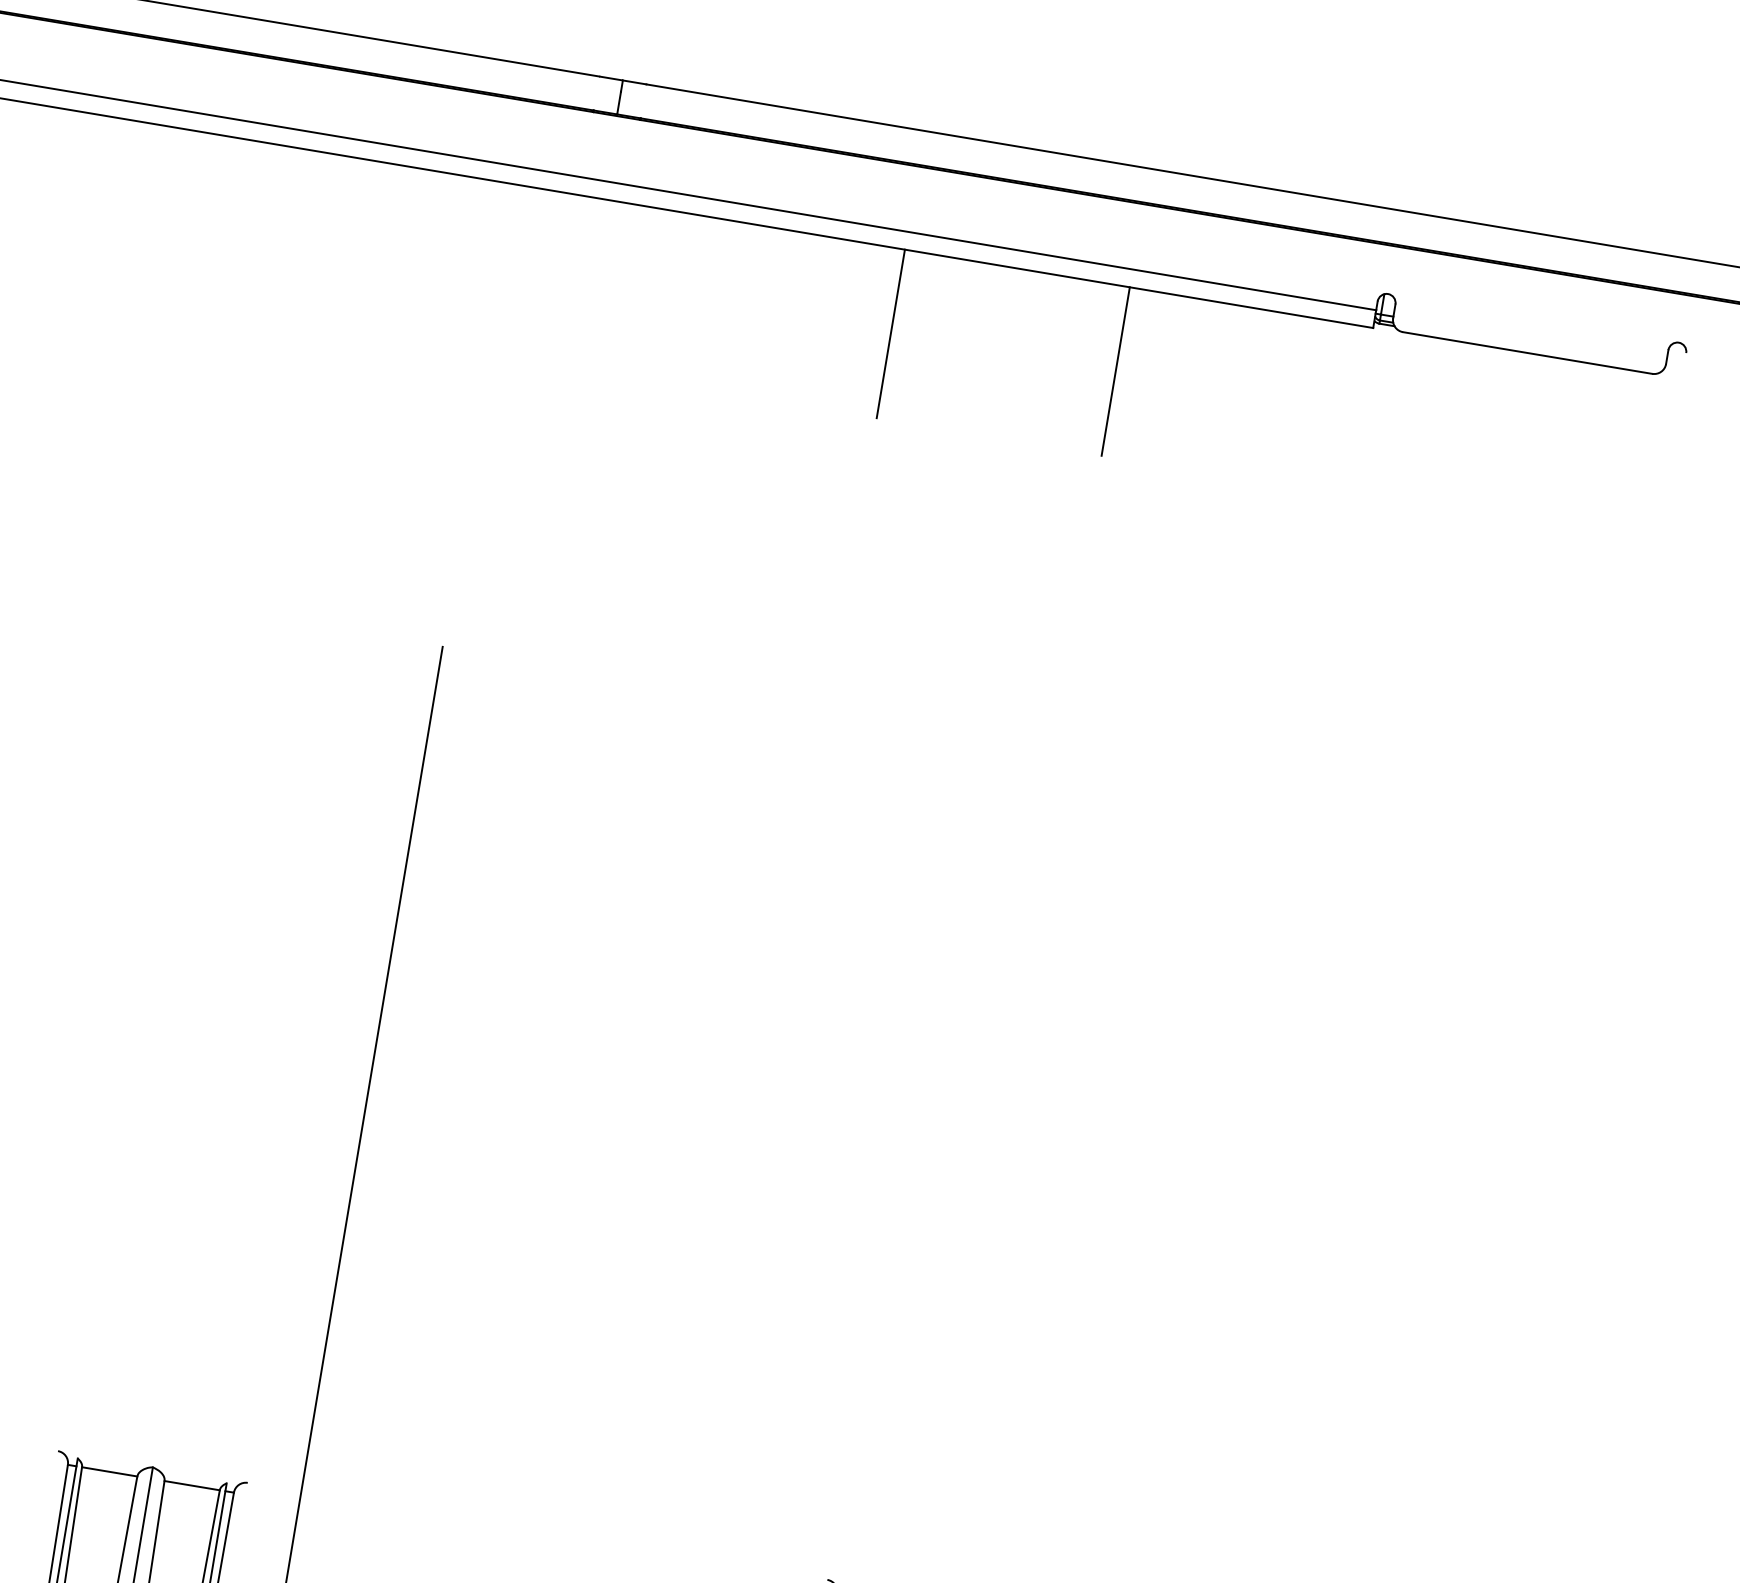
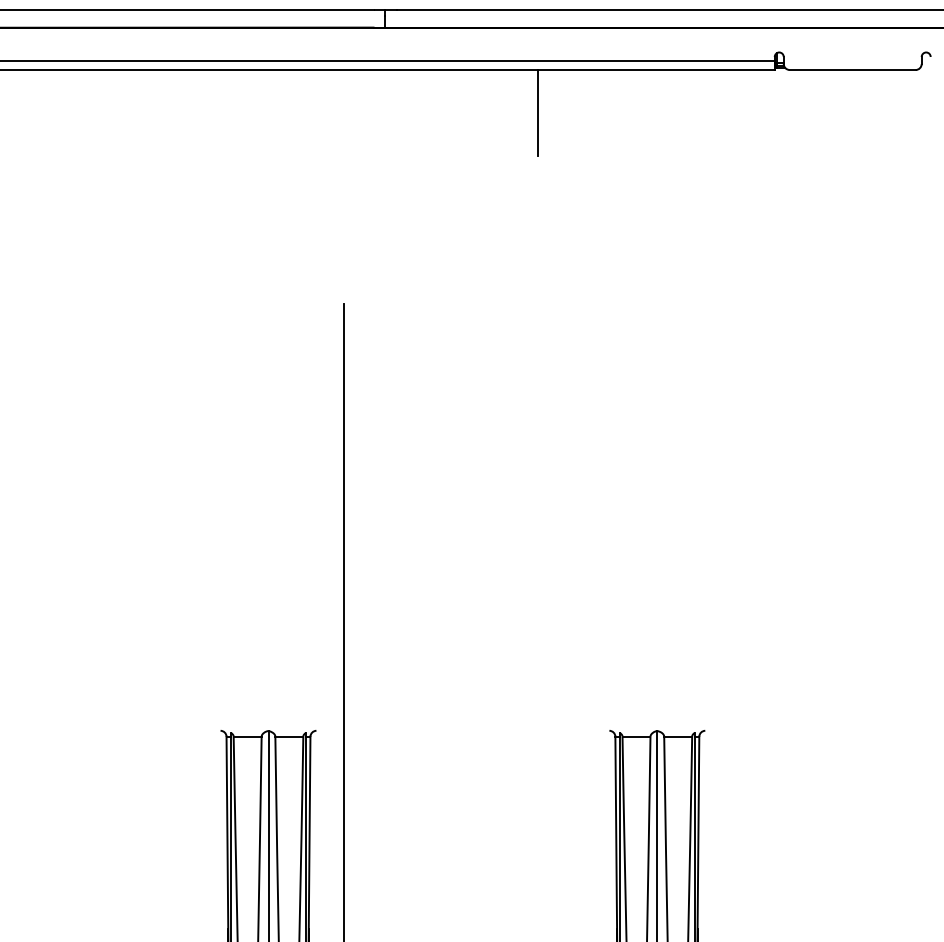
line: (1115, 370) -> (651, 112), removed

